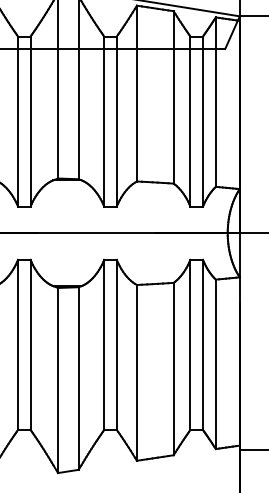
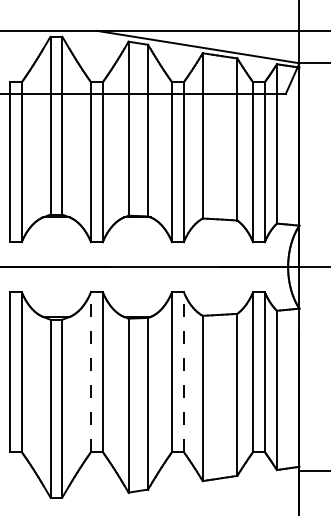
line: (18, 345) -> (91, 372), solid -> dashed
line: (116, 345) -> (183, 372), solid -> dashed

